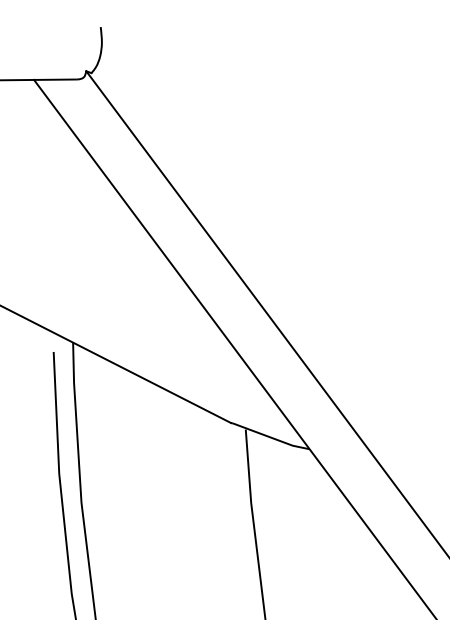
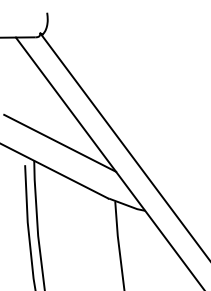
line: (129, 303) -> (60, 142), added

